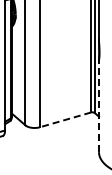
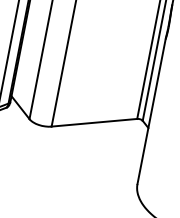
line: (99, 105) -> (152, 110), dashed -> solid
line: (65, 119) -> (94, 122), dashed -> solid

